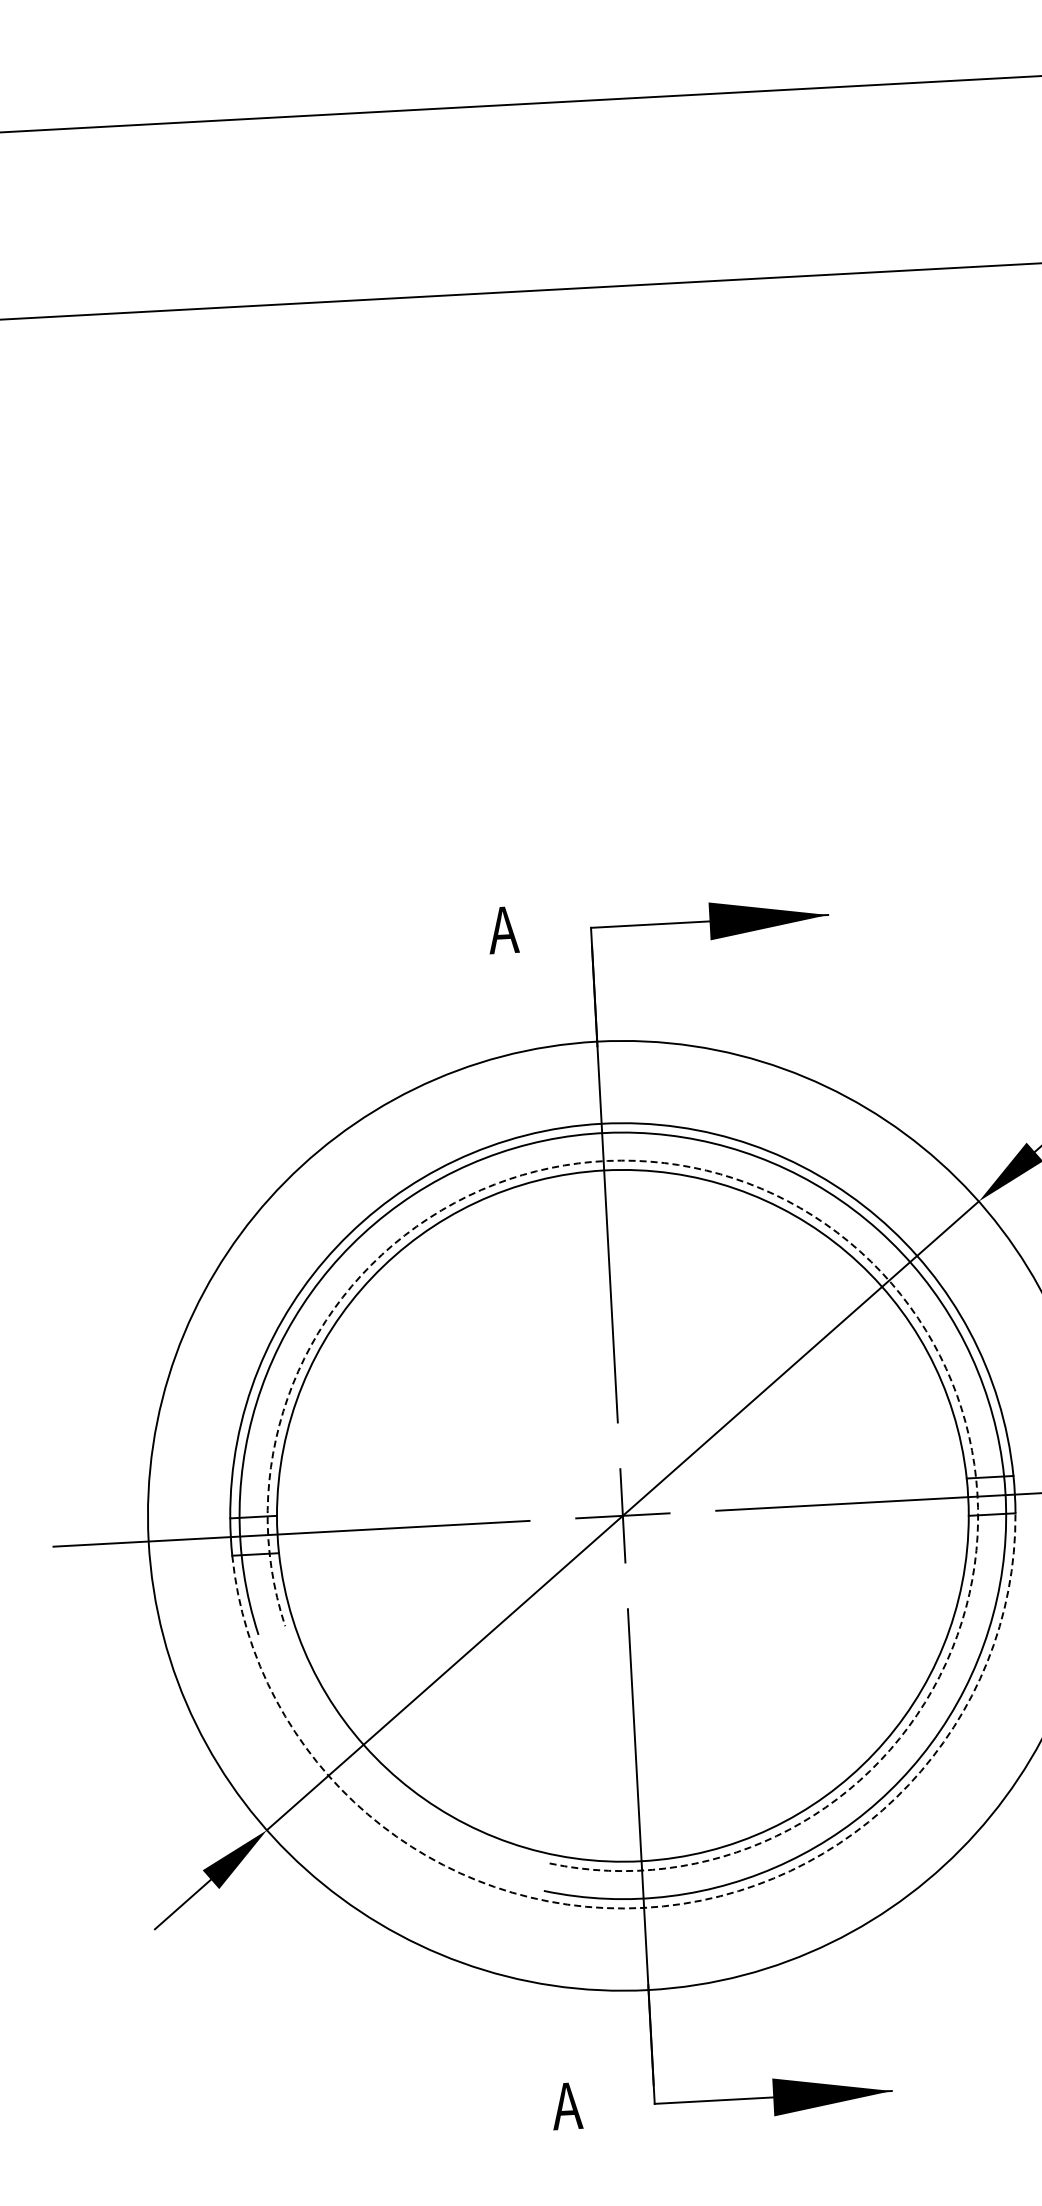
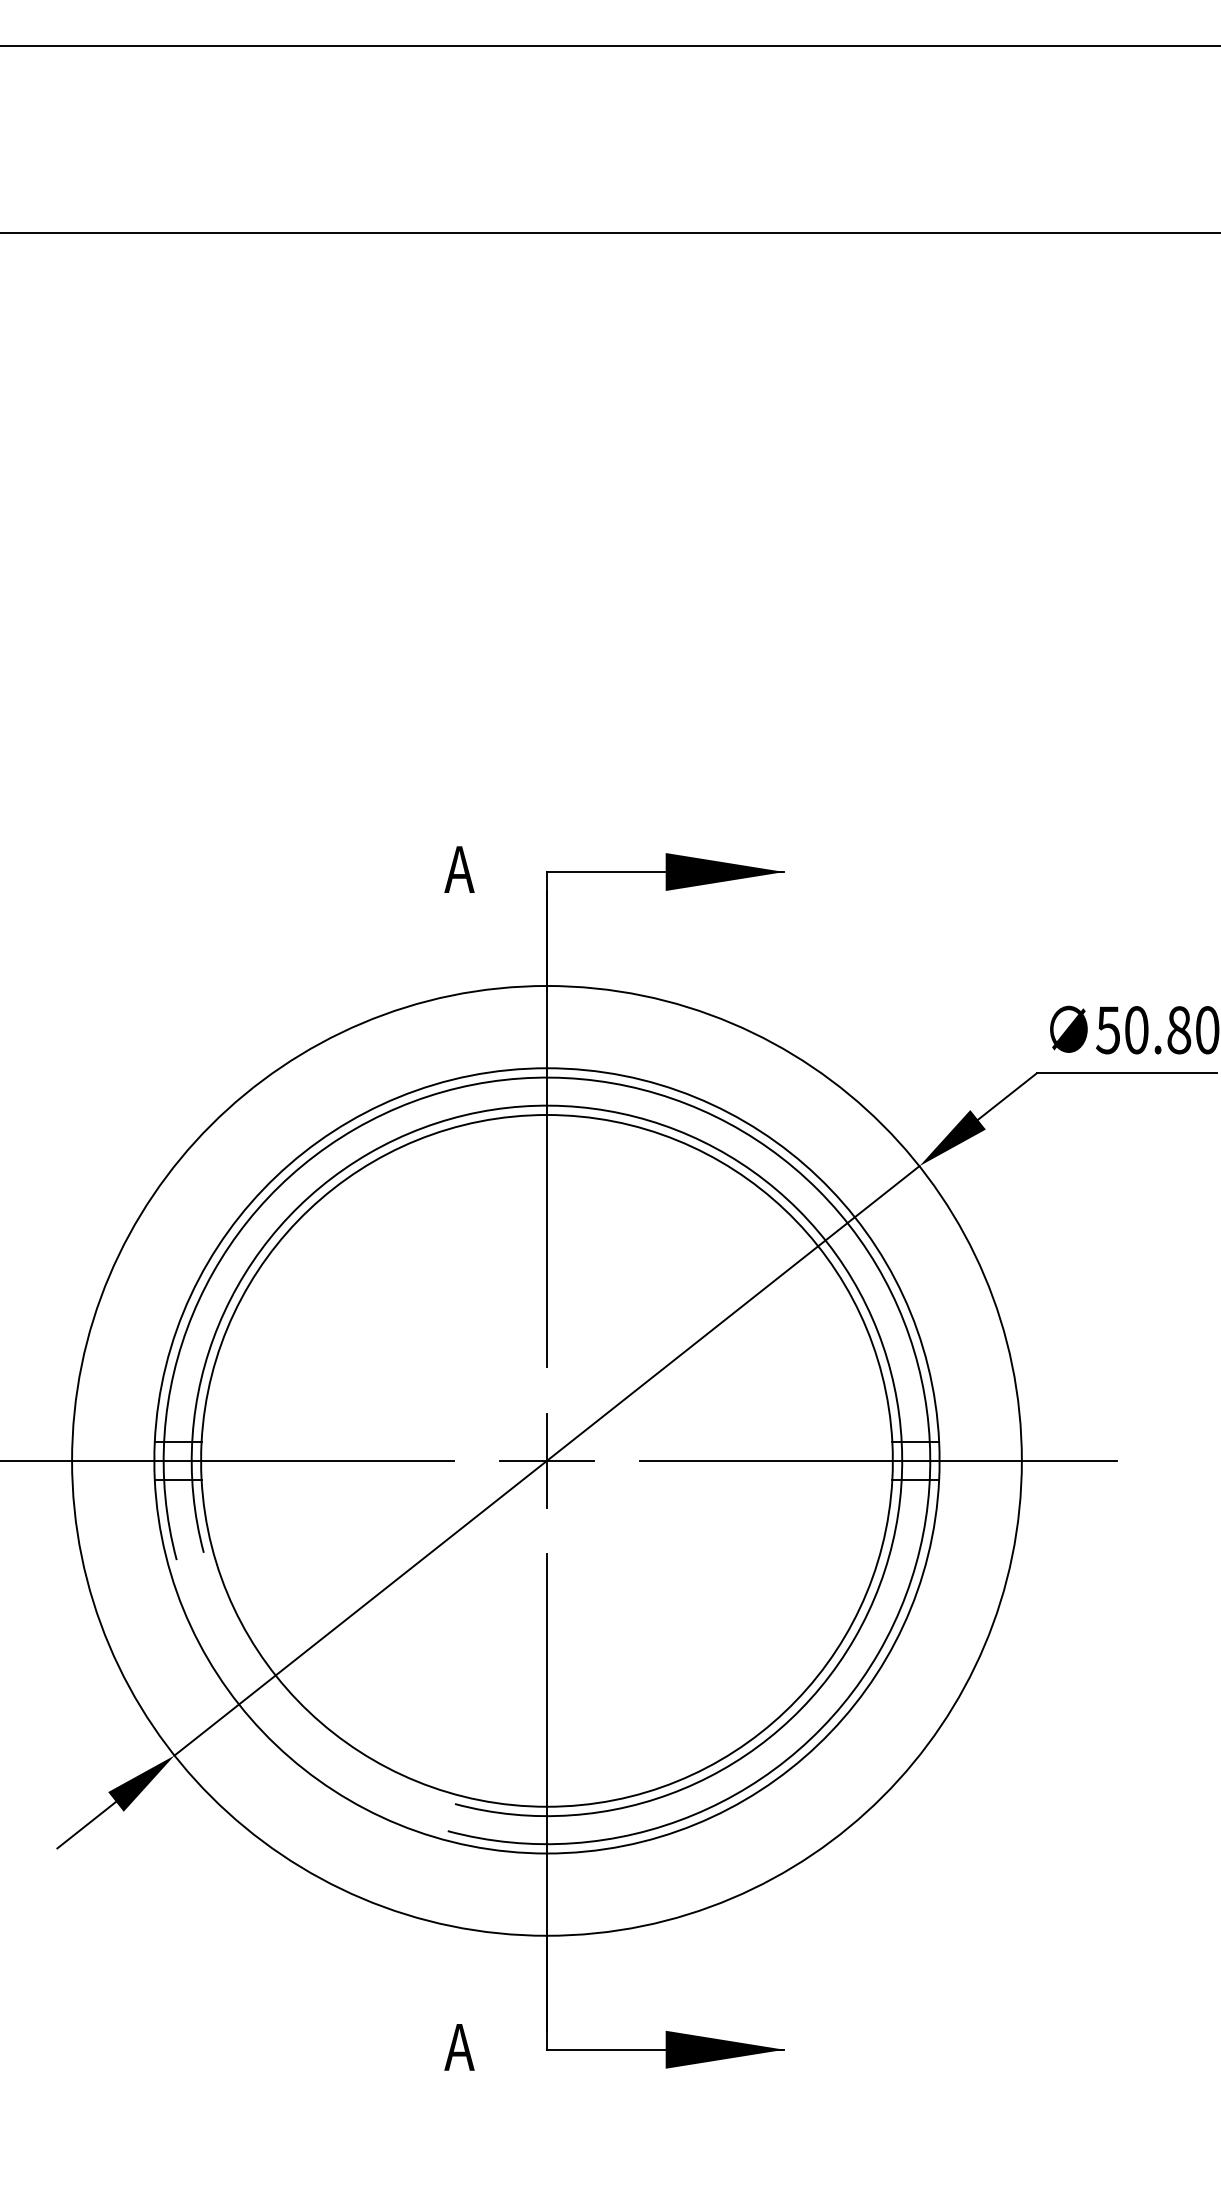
arc: (860, 1251) -> (798, 1209), dashed -> solid
arc: (643, 1907) -> (546, 1853), dashed -> solid

